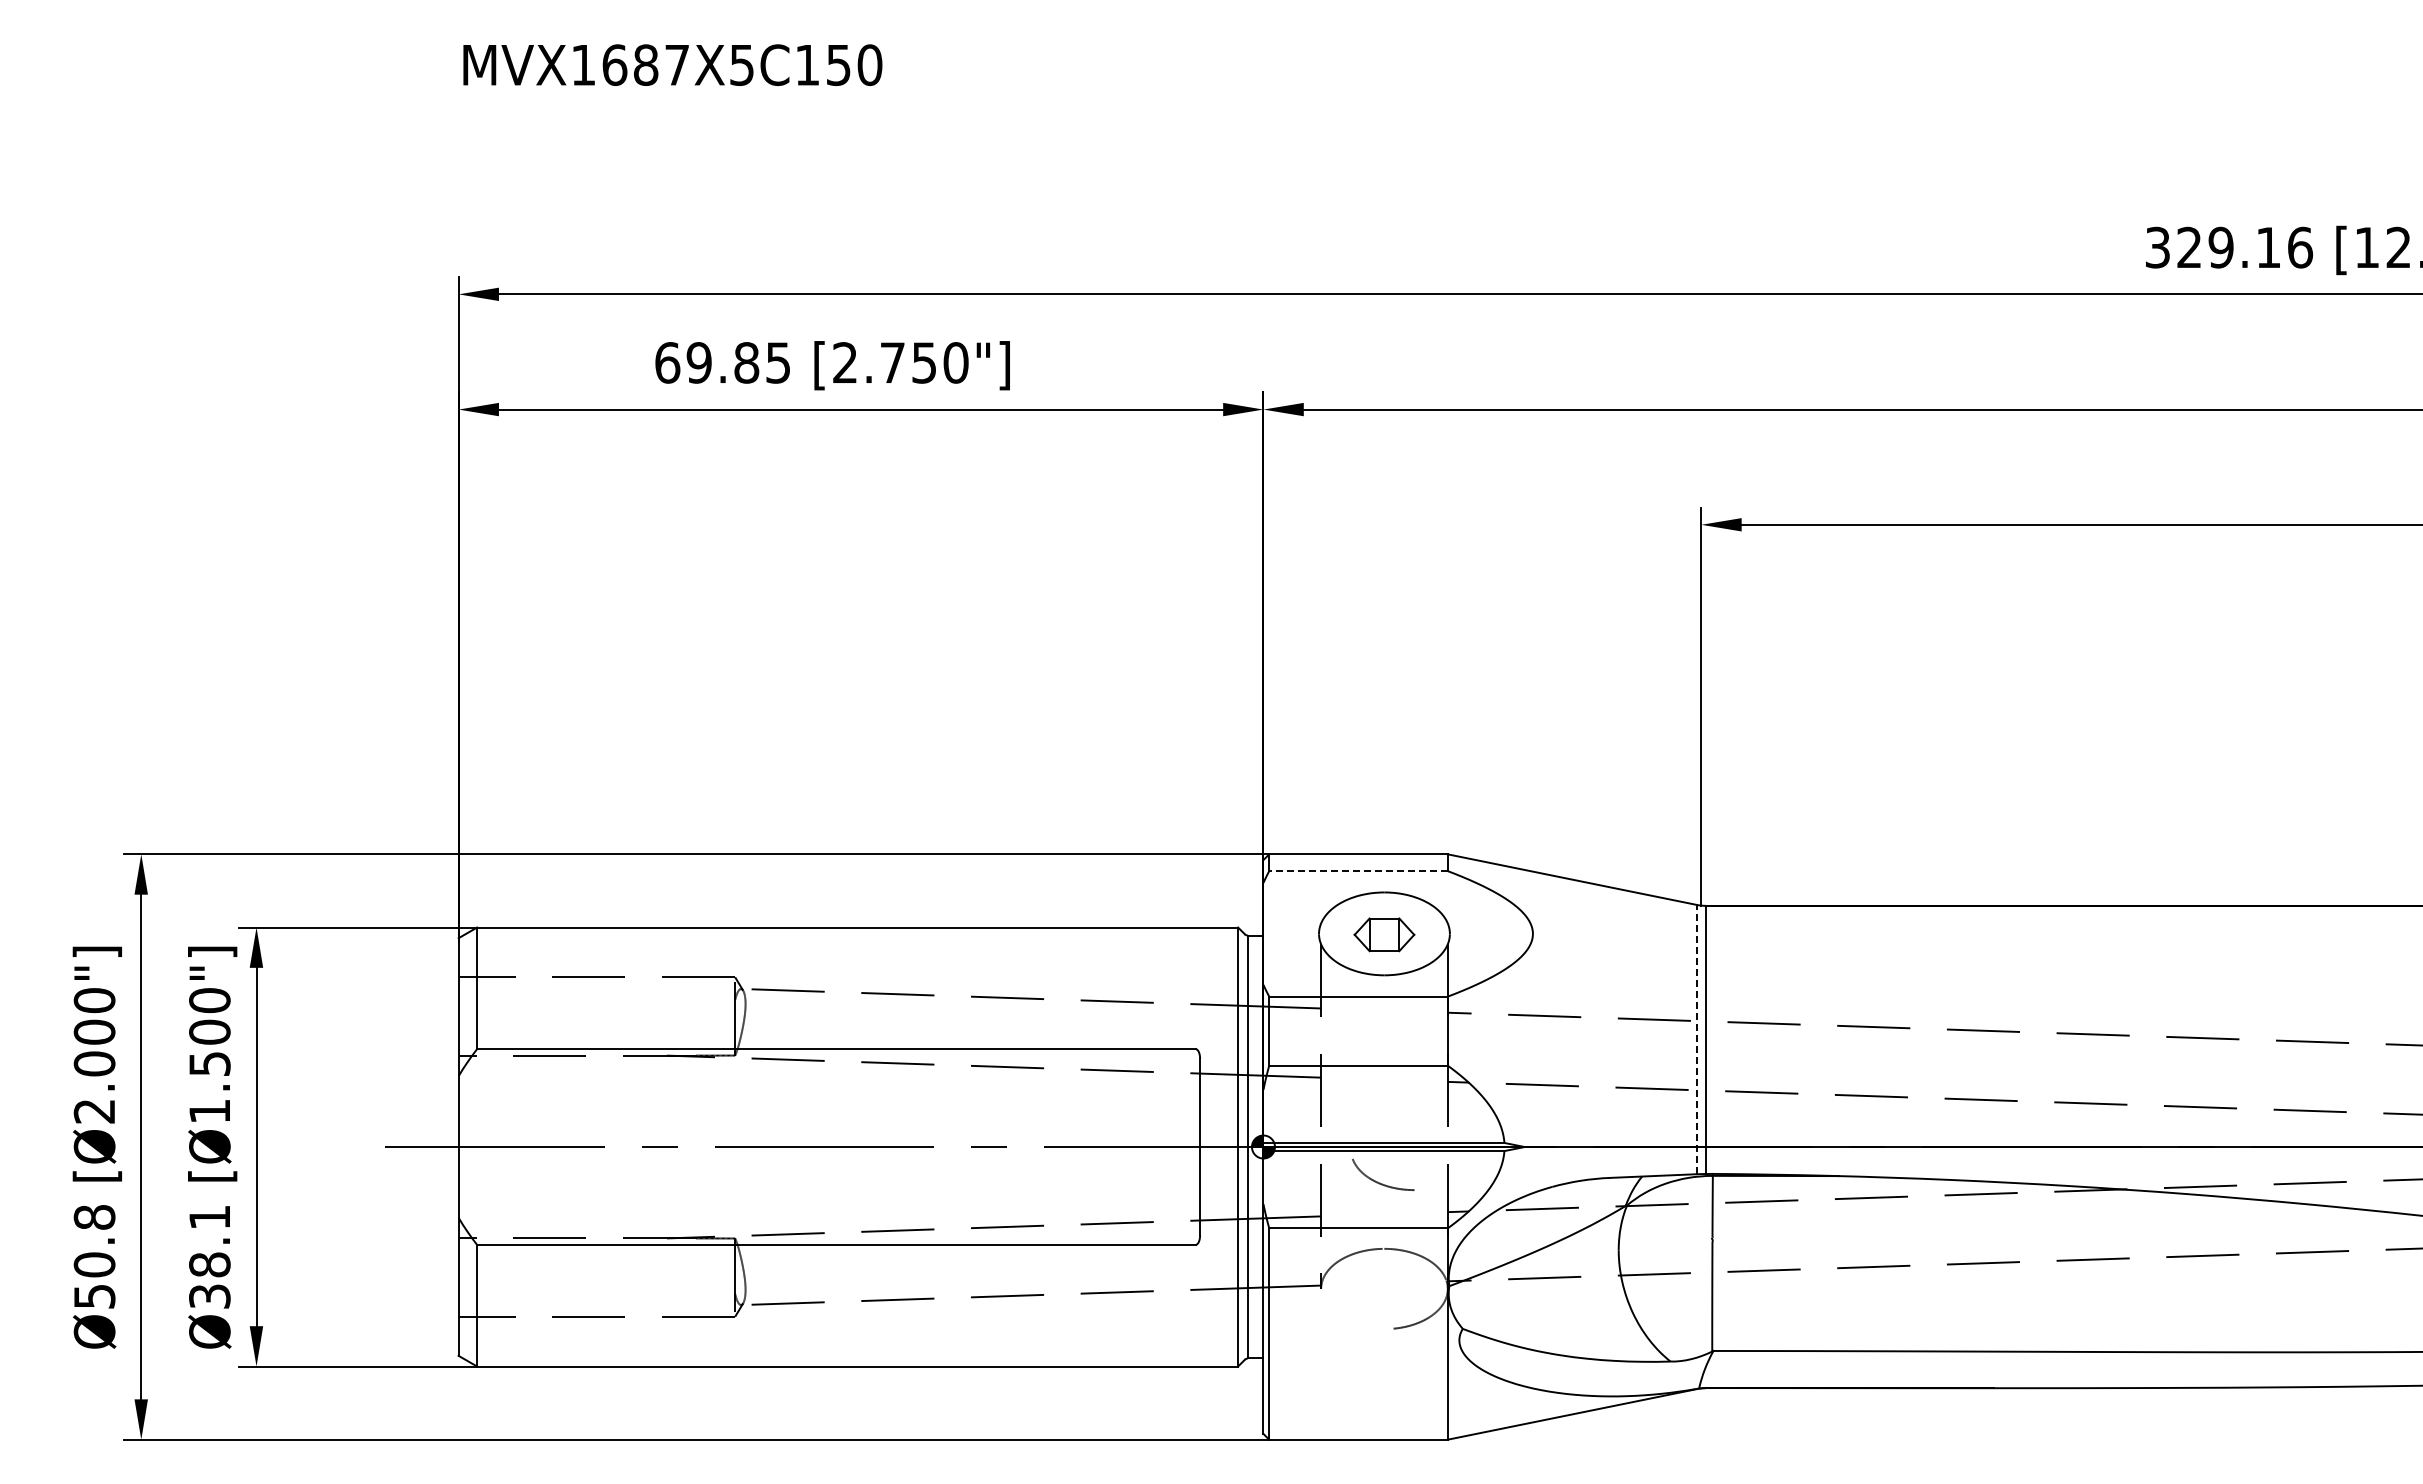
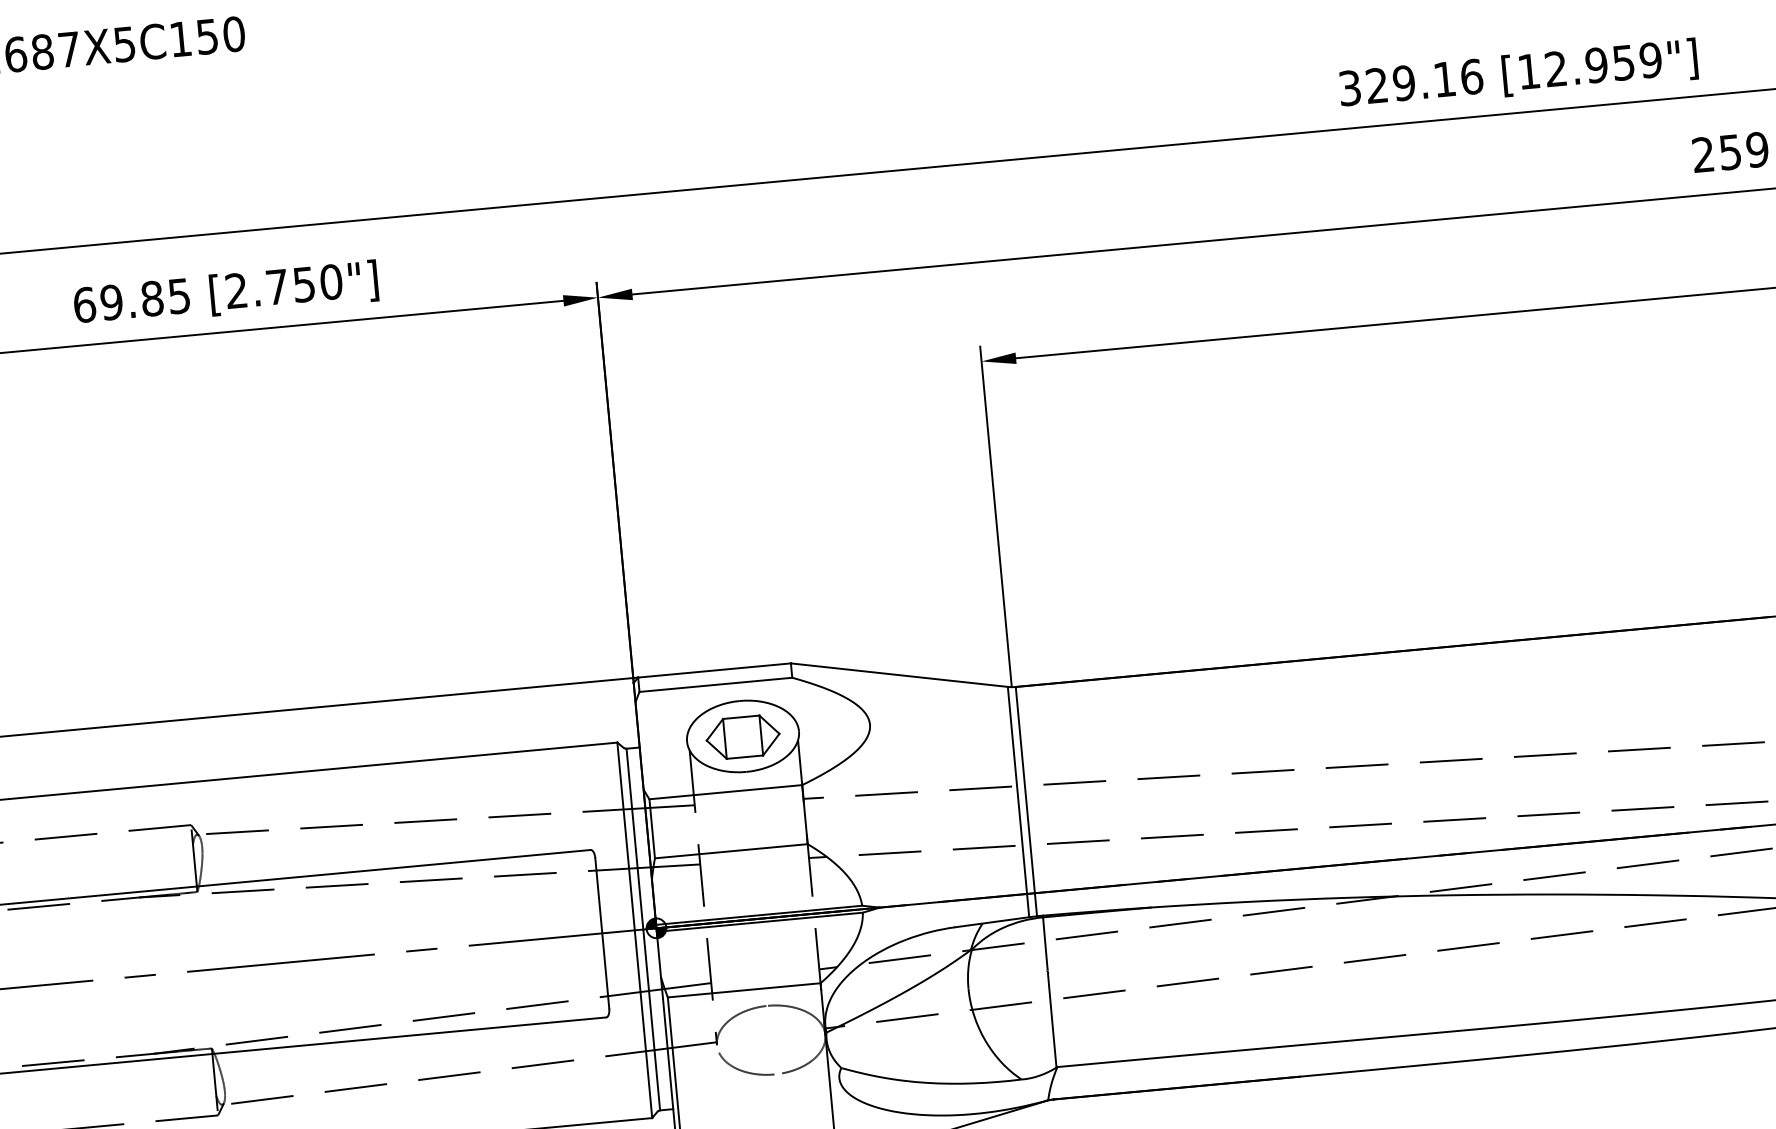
line: (1358, 871) -> (715, 685), dashed -> solid
part: (1384, 934) -> (743, 736), size x1.43
line: (1696, 1039) -> (1018, 802), dashed -> solid
curve: (1380, 1182) -> (744, 1070), moved

